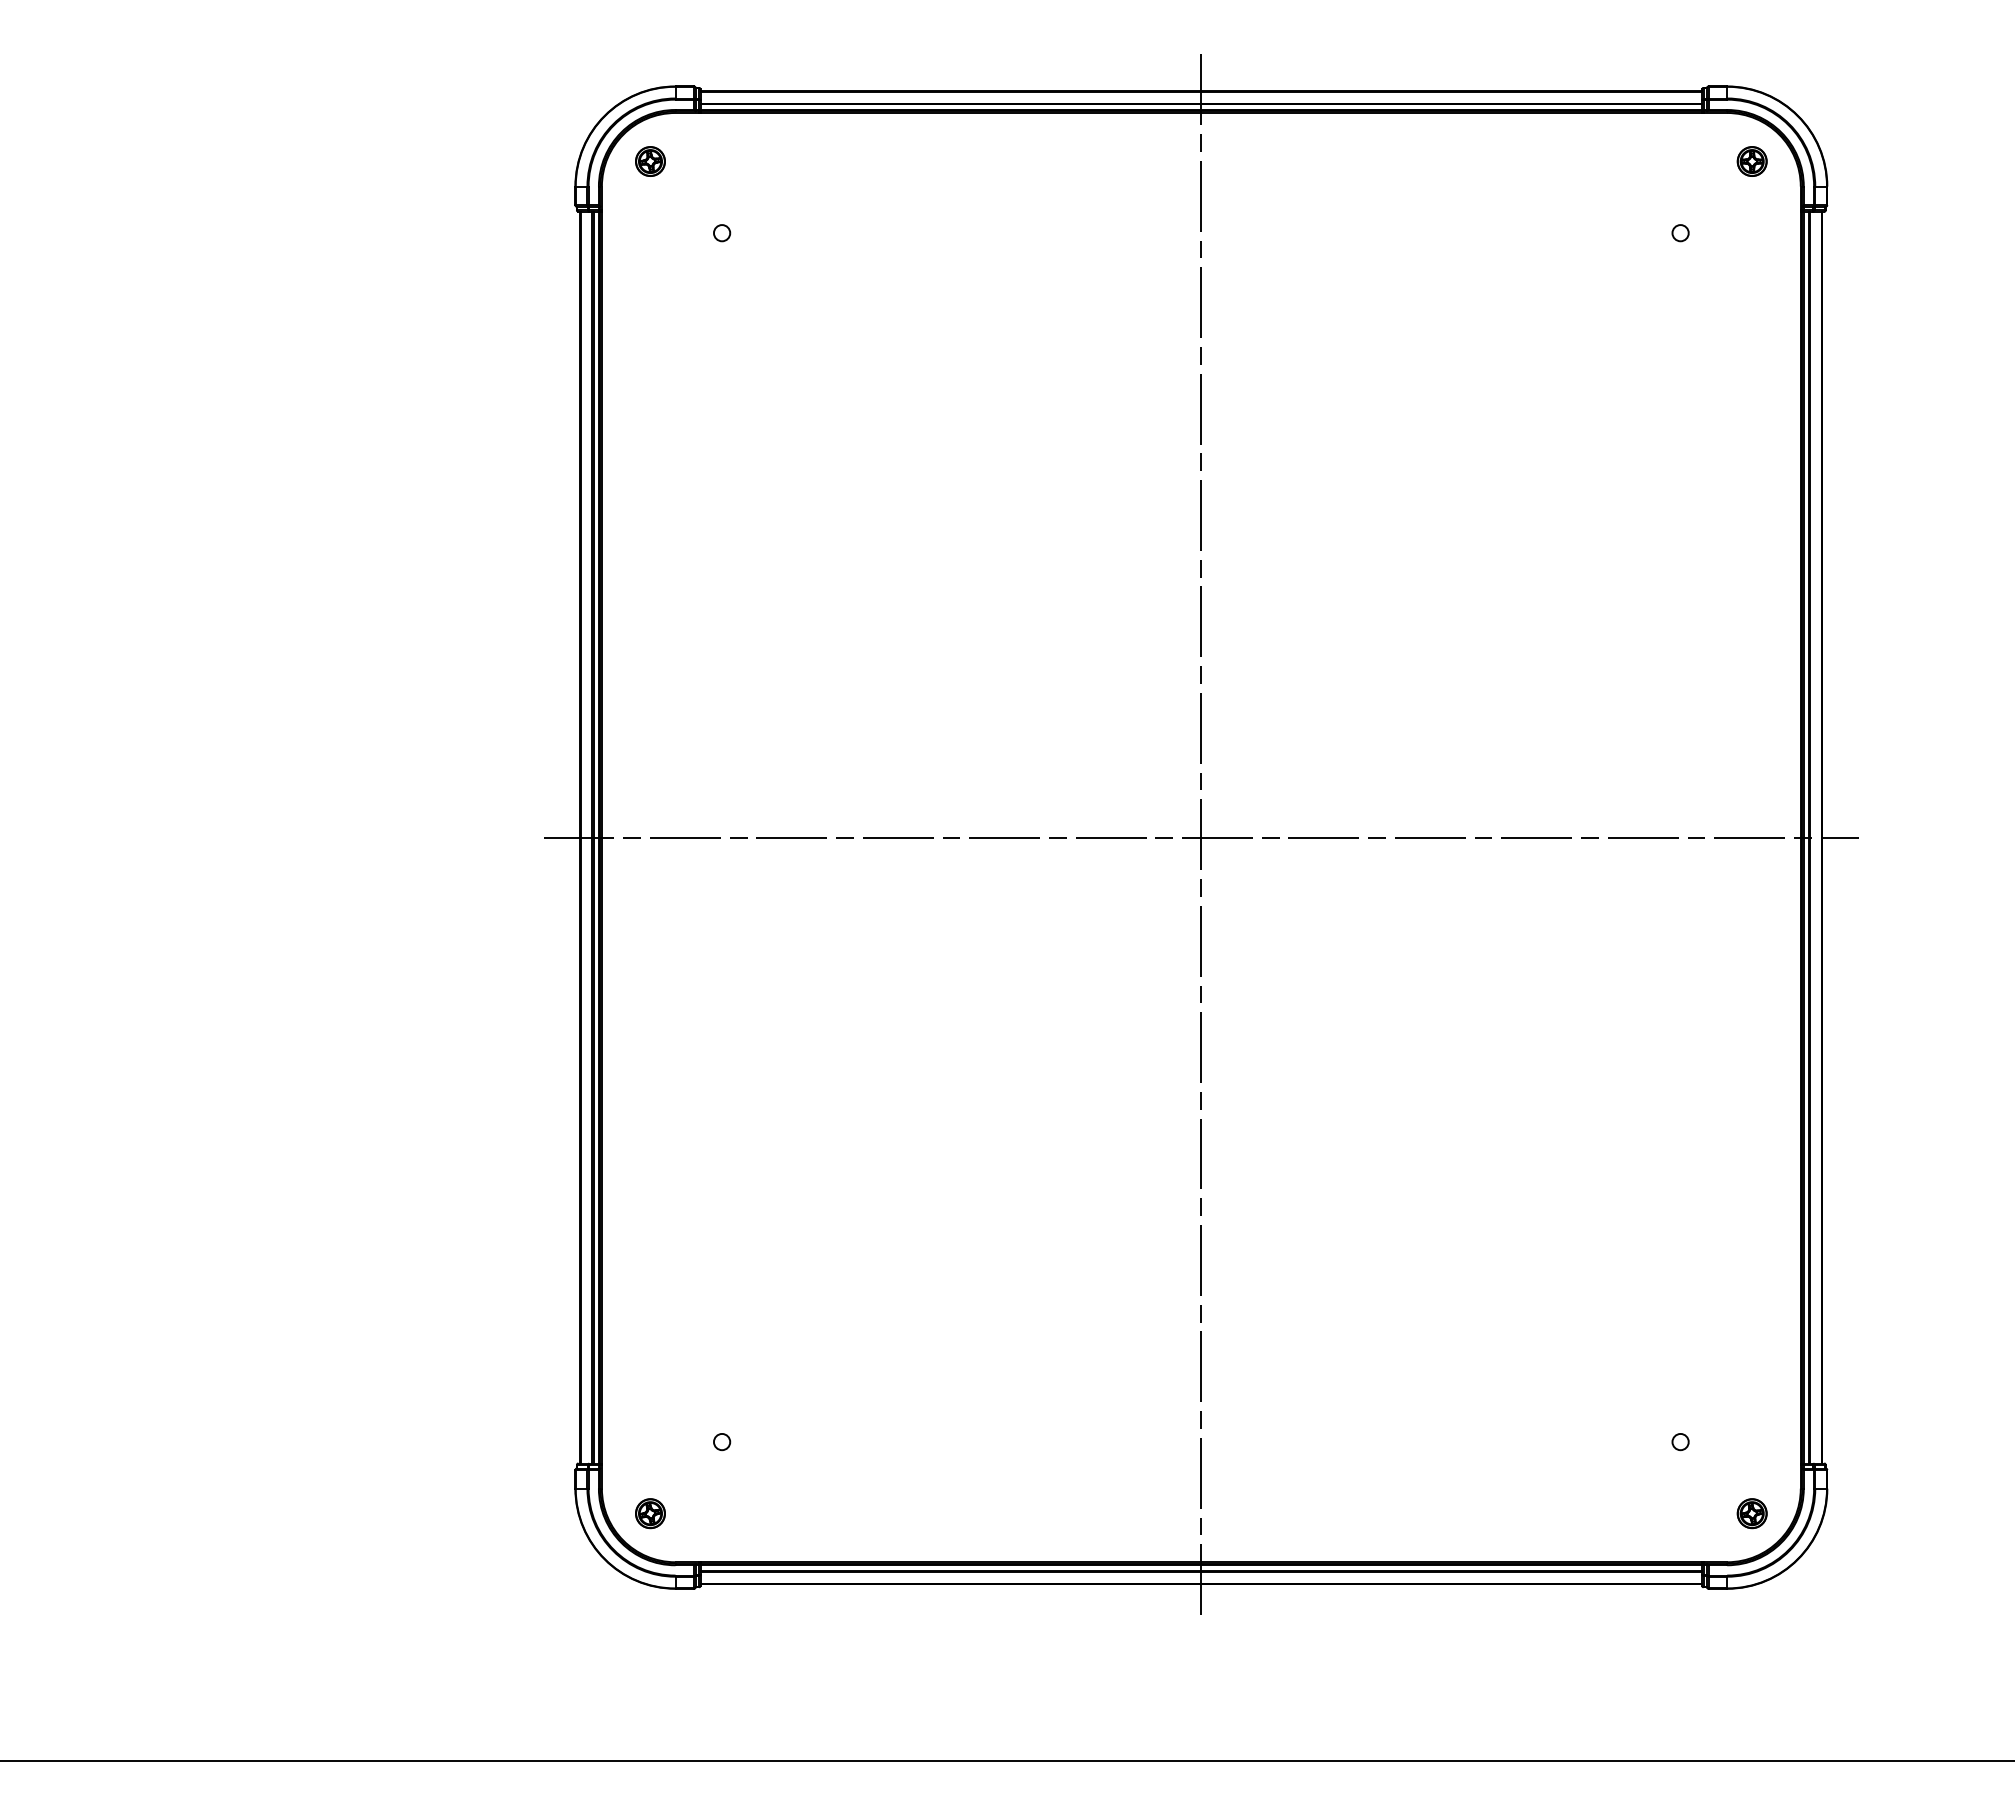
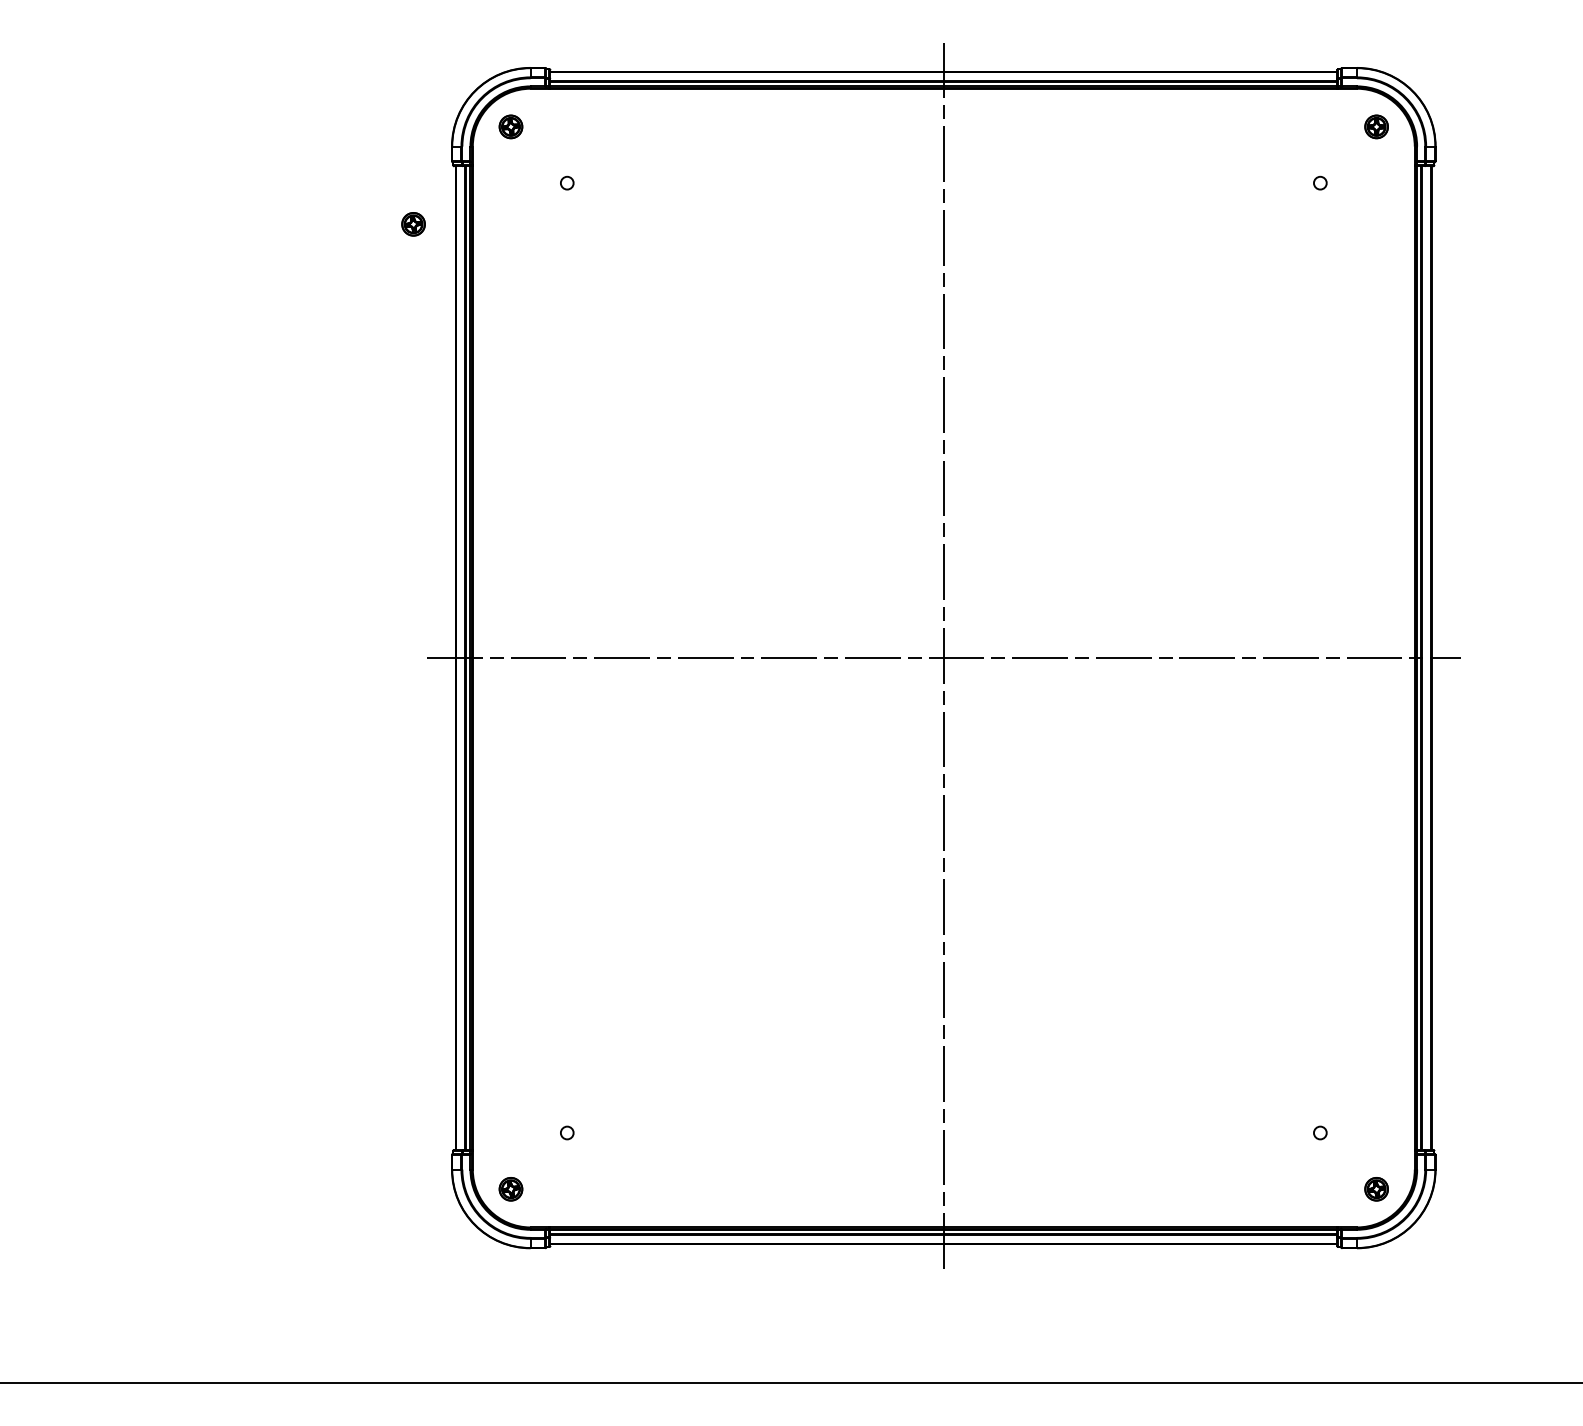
part: (526, 285) -> (413, 224), added

